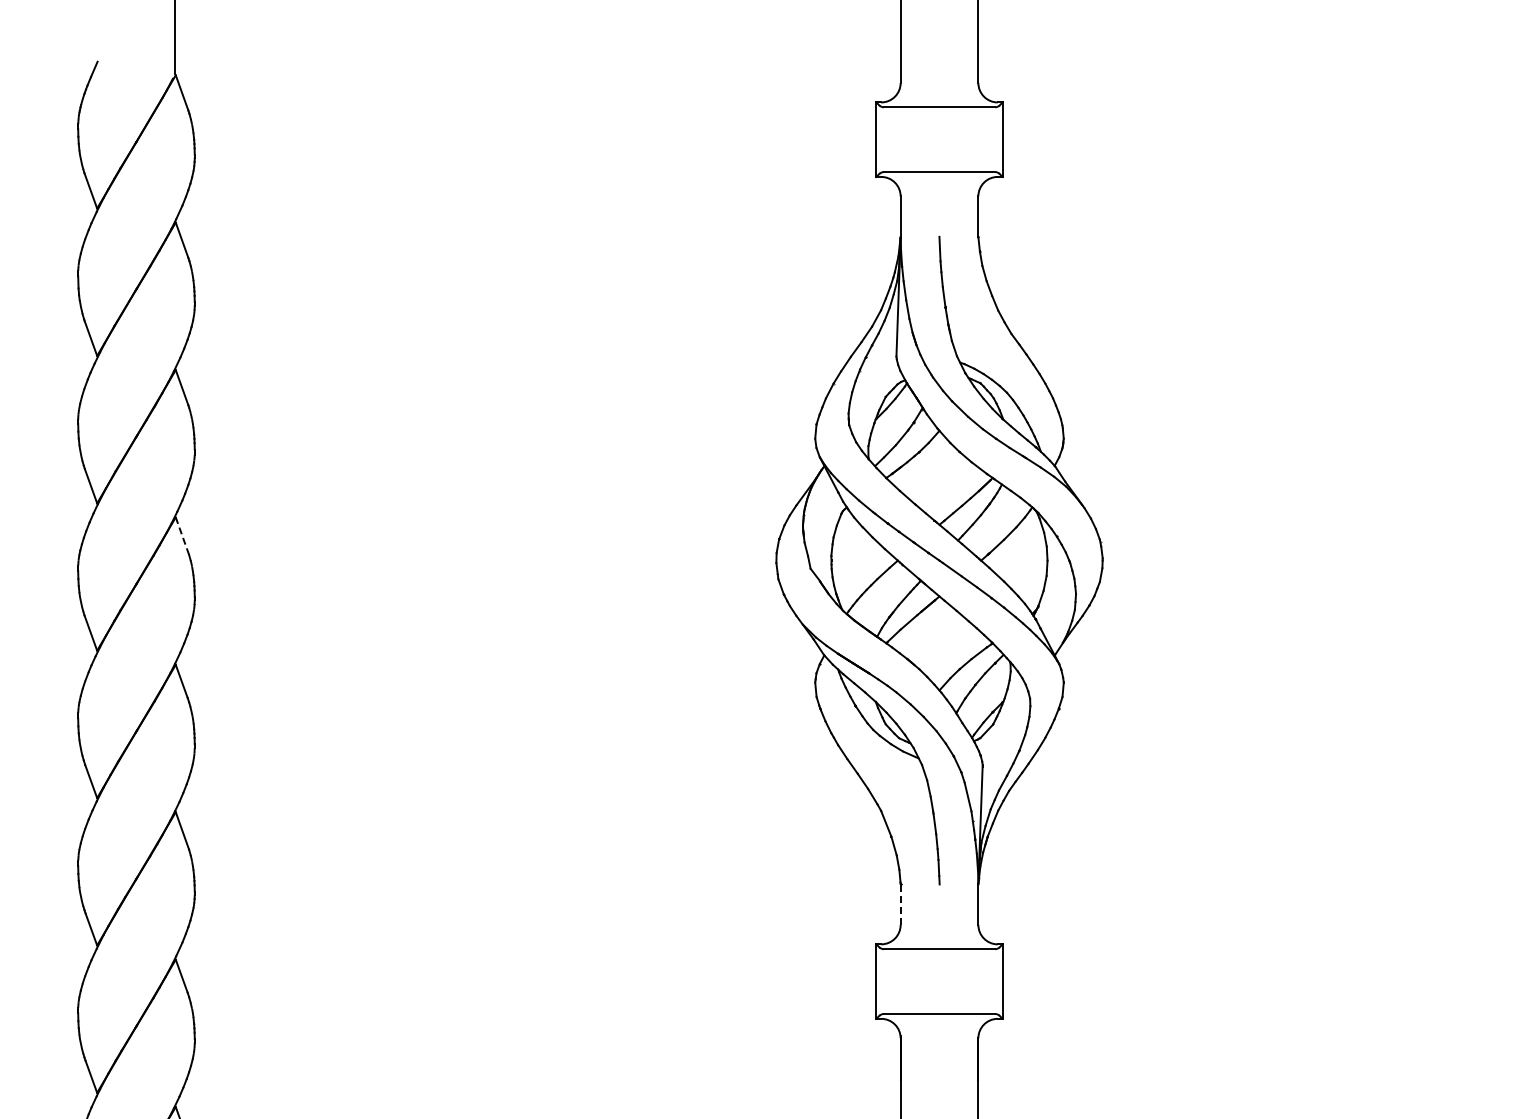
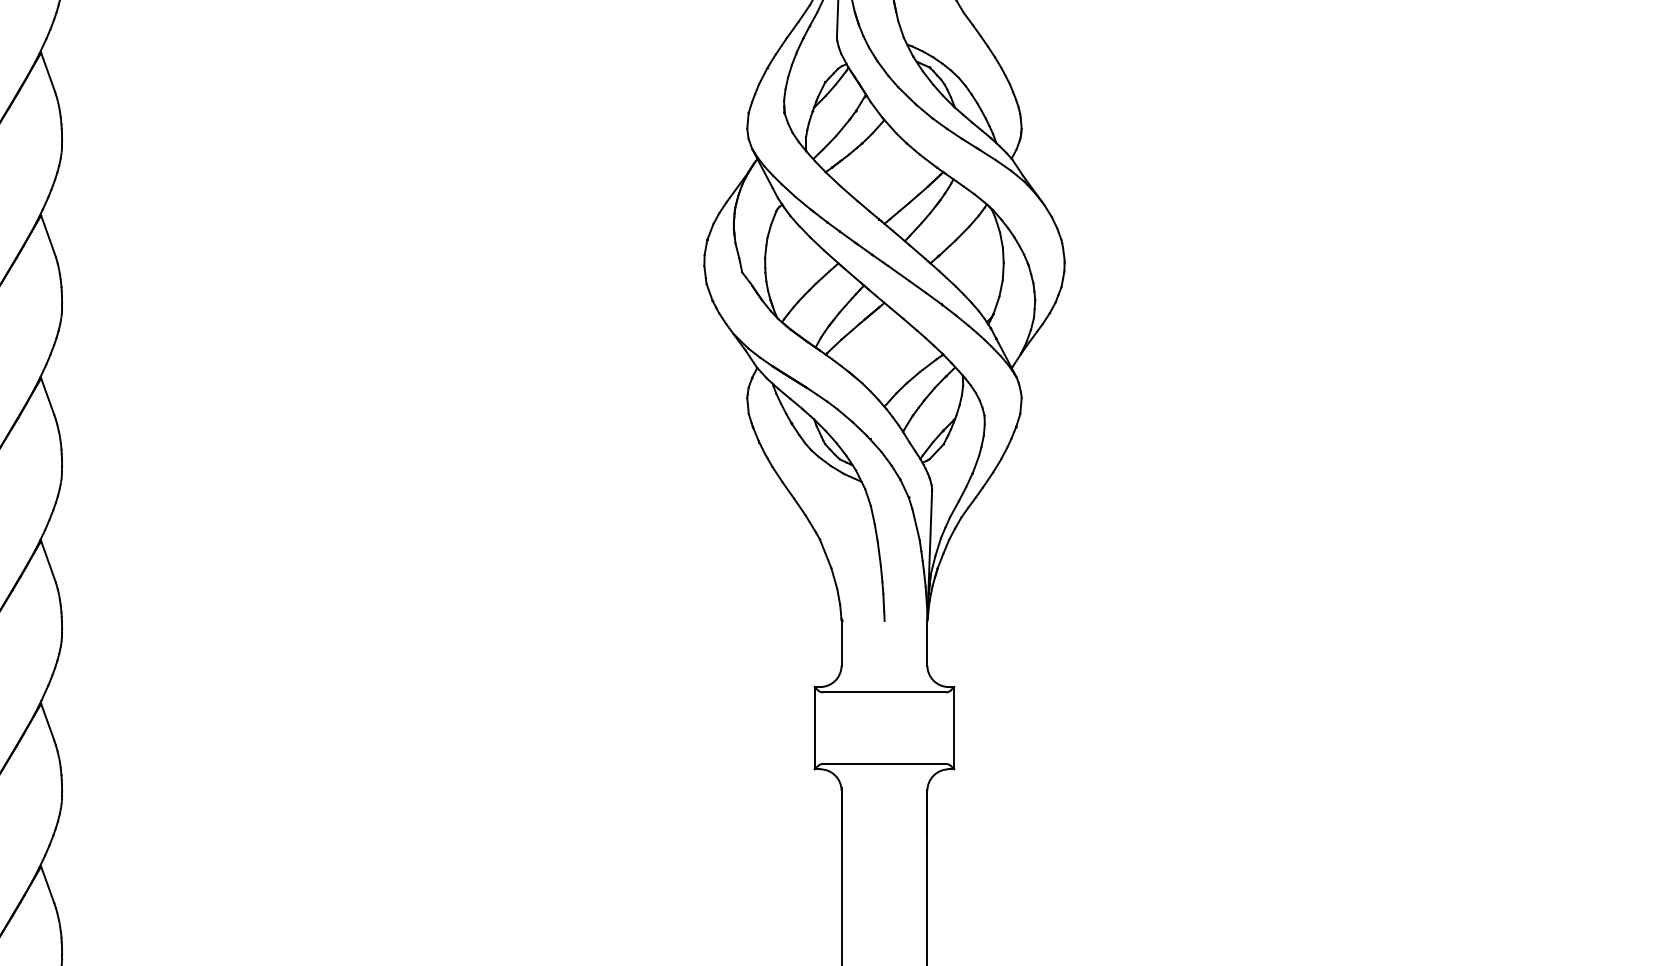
line: (182, 536) -> (48, 236), dashed -> solid
line: (900, 904) -> (841, 643), dashed -> solid

